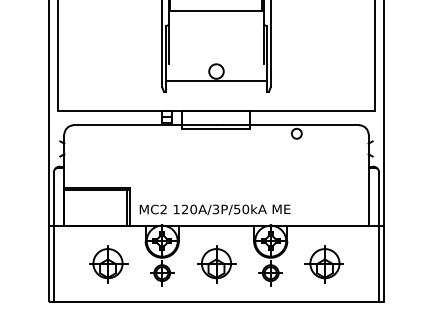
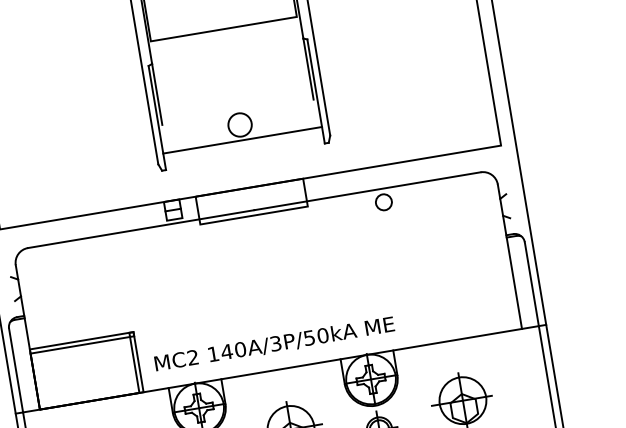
text: (184, 209) -> (225, 352), 120A/3P/50kA -> 140A/3P/50kA

